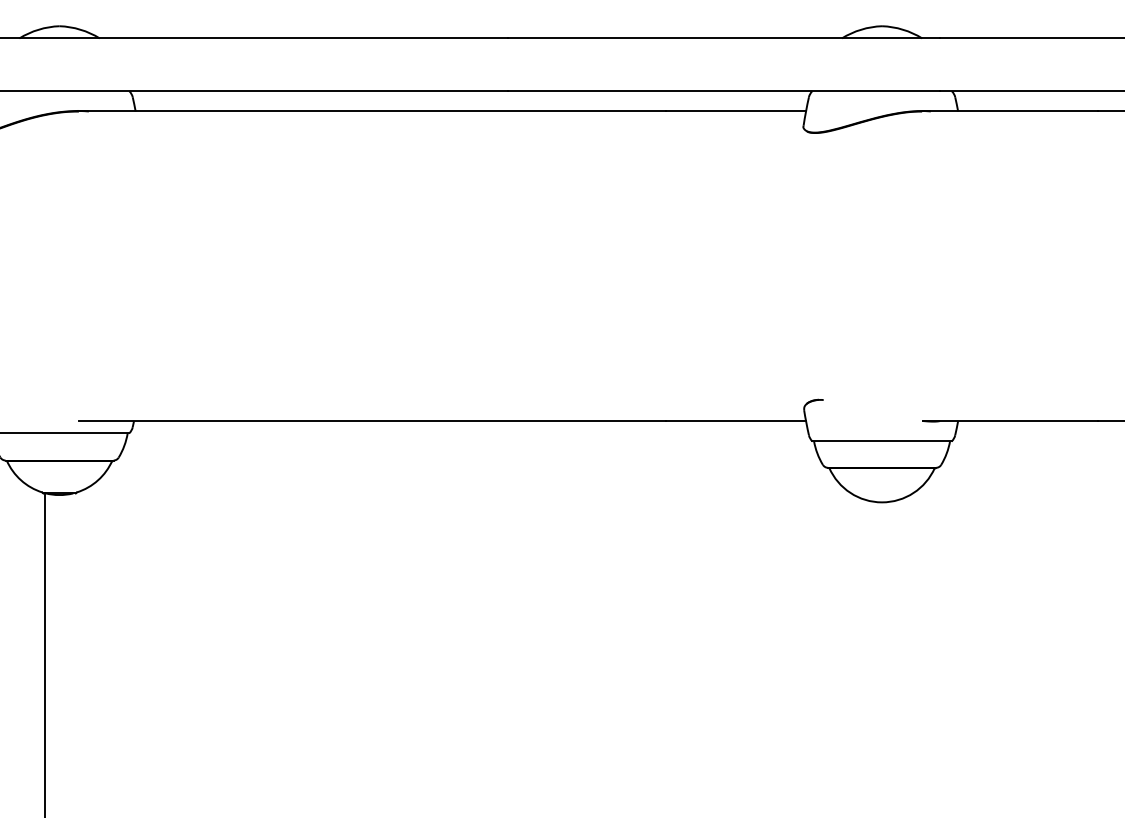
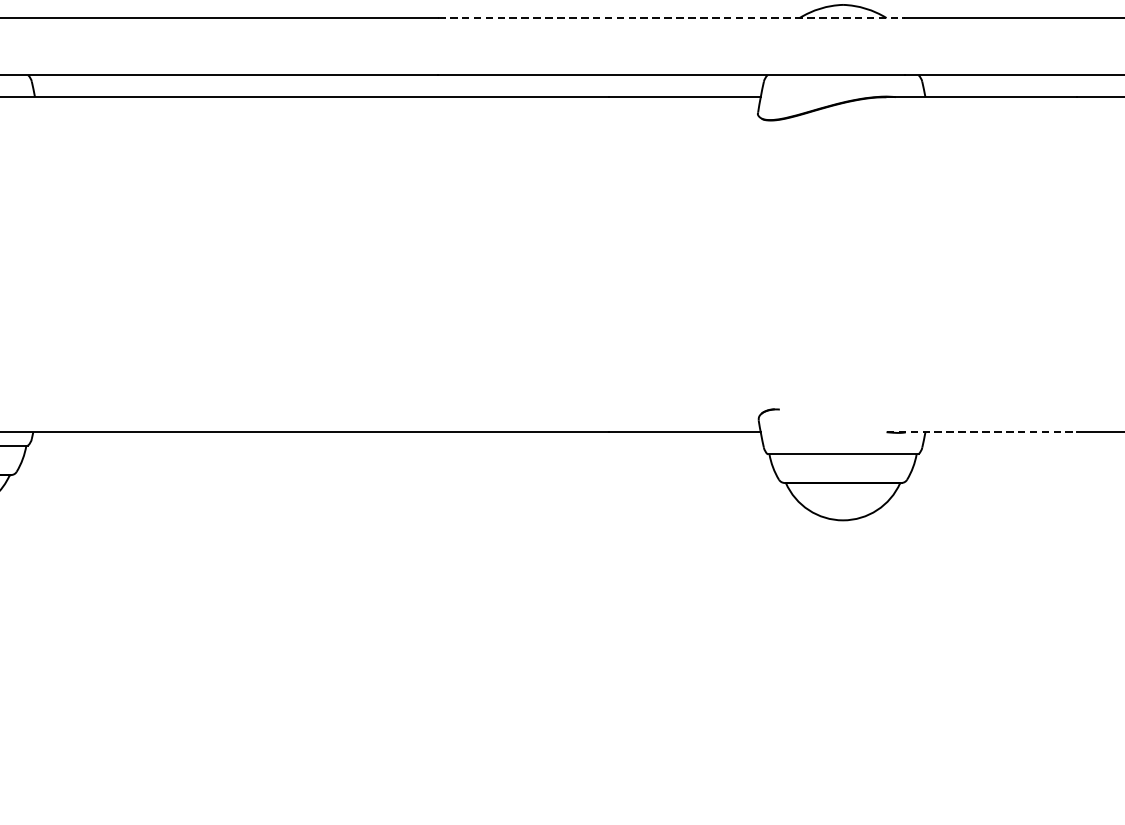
line: (723, 38) -> (671, 18), solid -> dashed
line: (1010, 421) -> (982, 432), solid -> dashed

